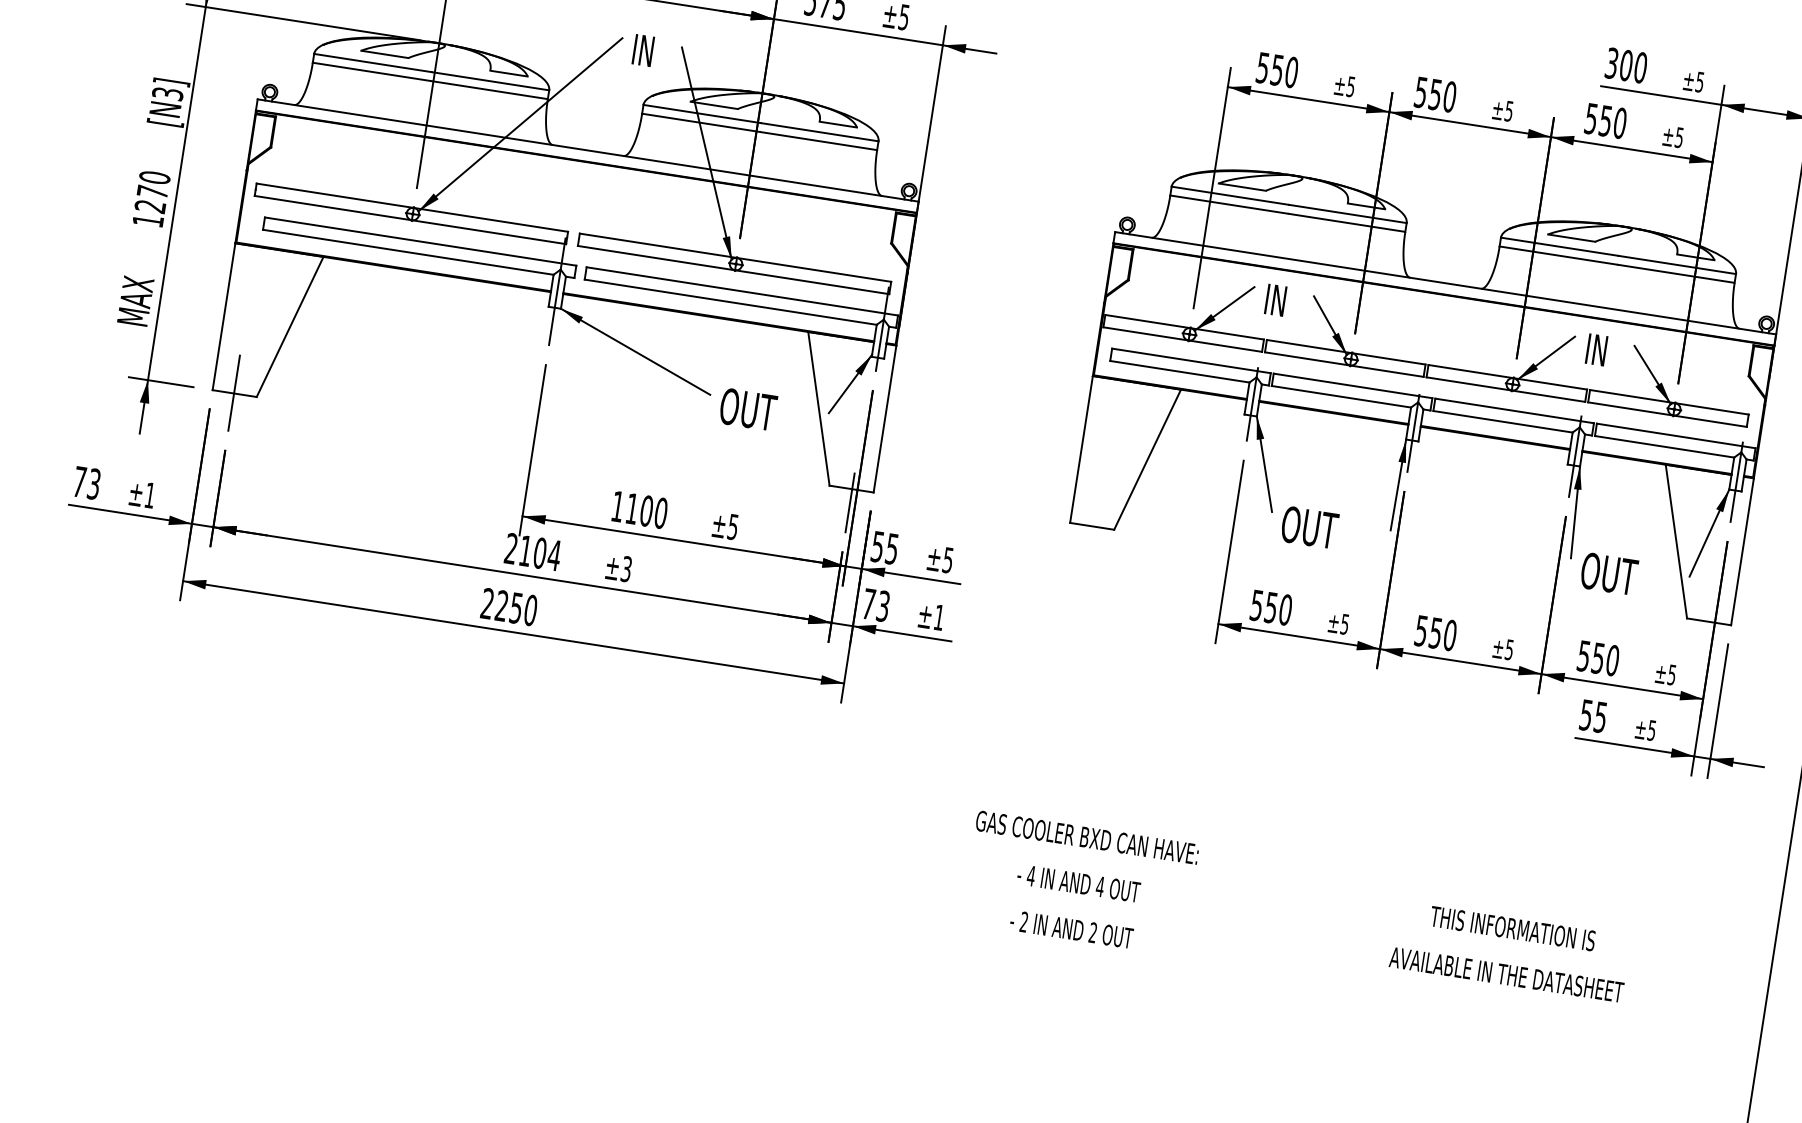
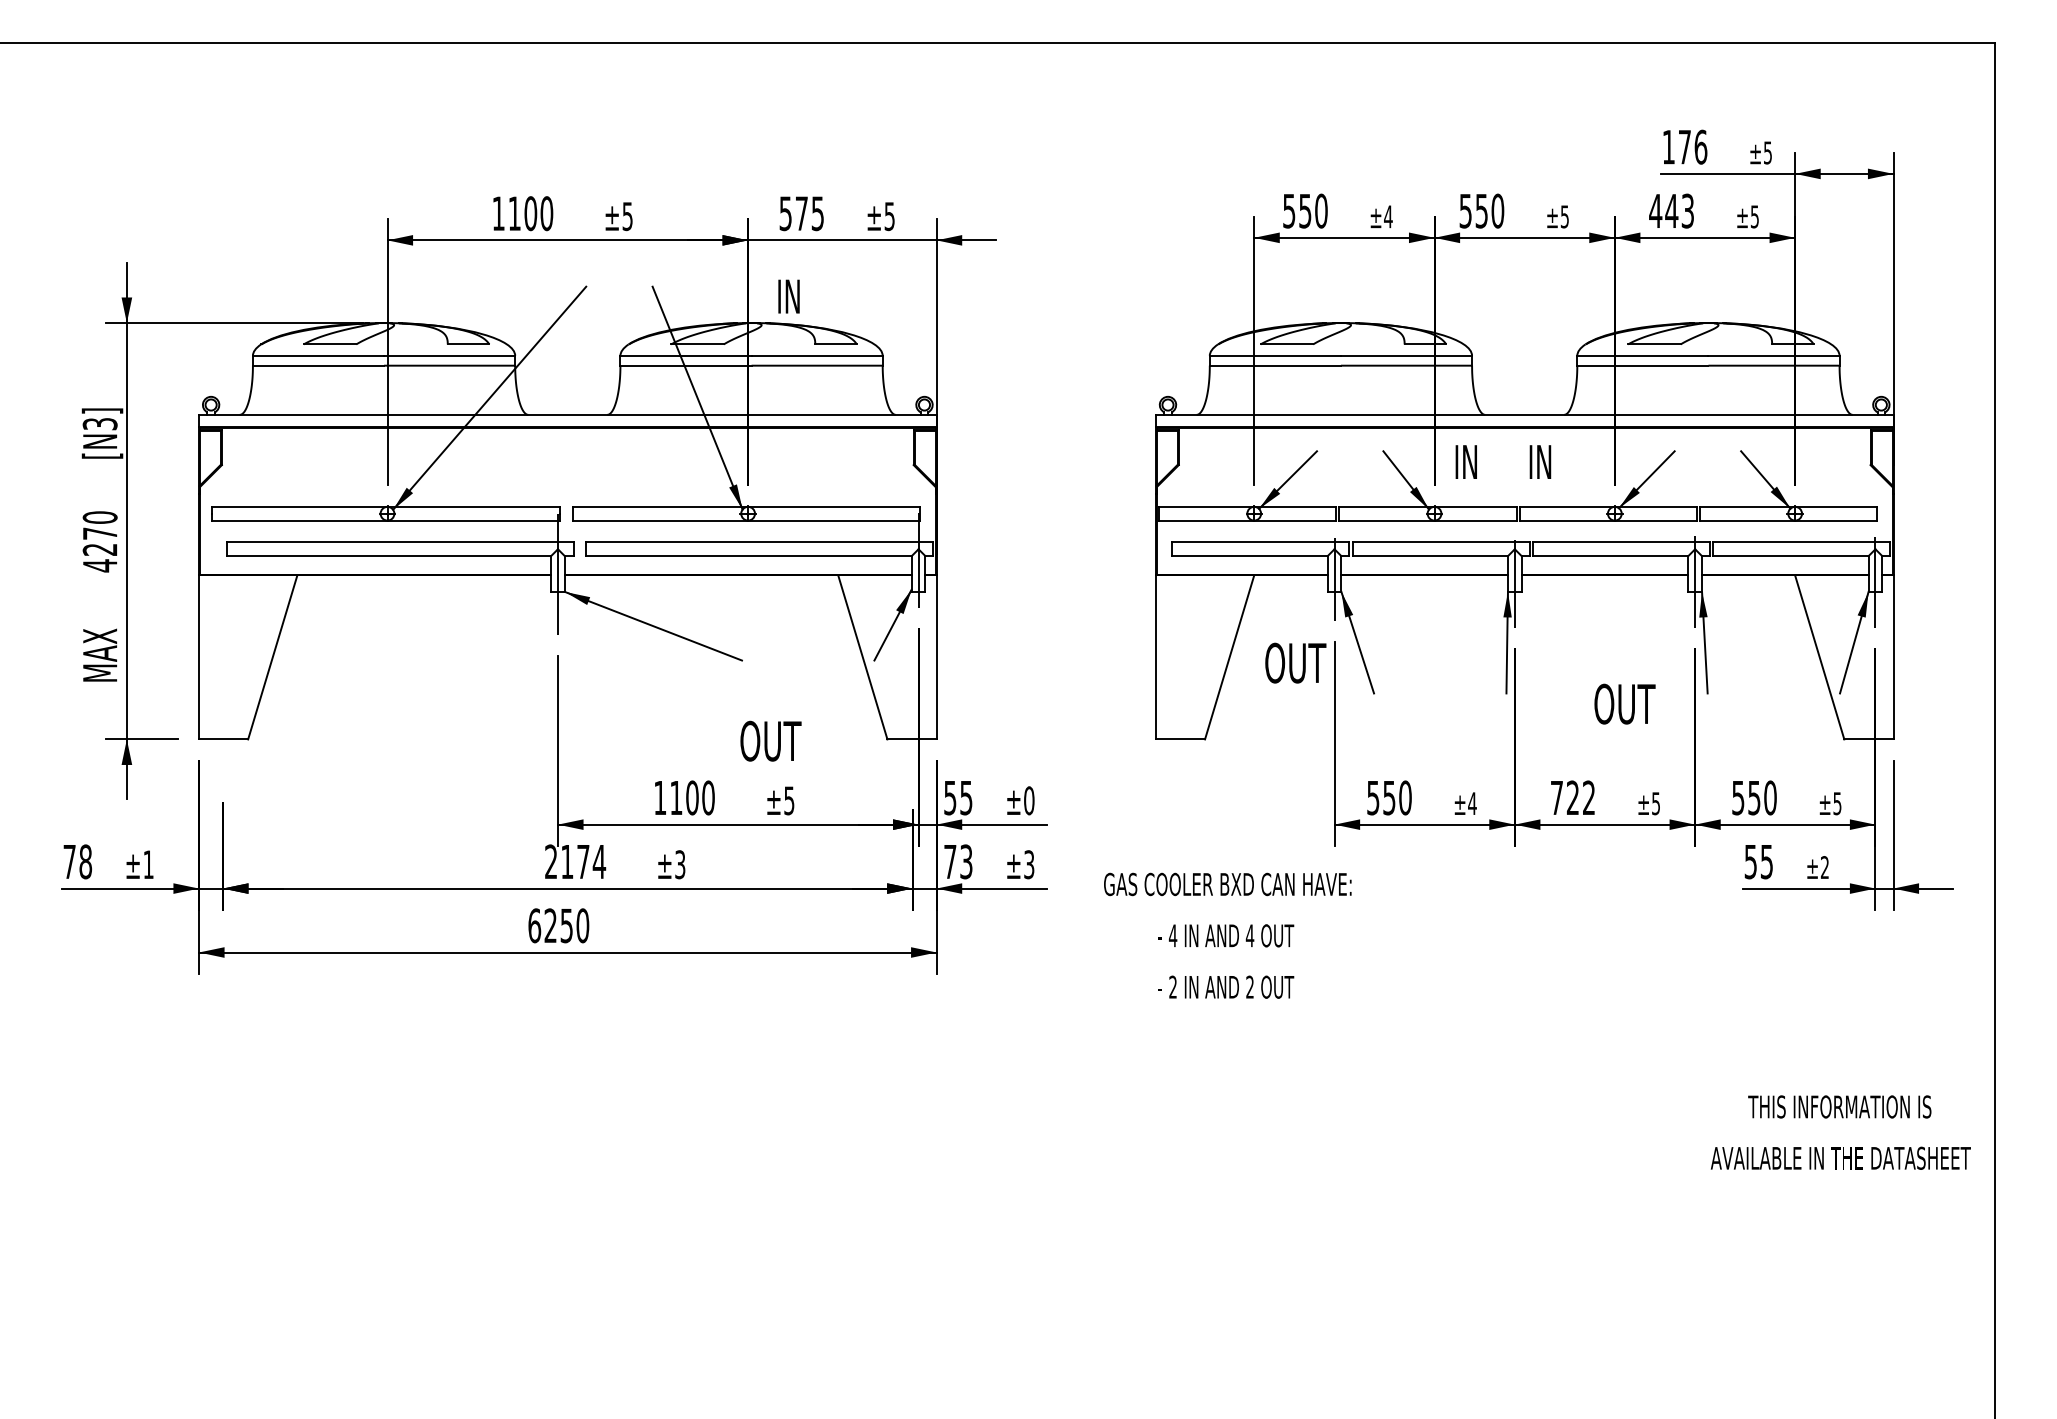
text: (642, 50) -> (788, 296), moved
text: (1626, 64) -> (1684, 146), 300 -> 176
text: (1351, 86) -> (1388, 216), ±5 -> ±4
text: (1605, 120) -> (1671, 210), 550 -> 443
text: (148, 220) -> (100, 565), 1270 -> 4270
text: (1275, 299) -> (1465, 461), moved
text: (1596, 349) -> (1540, 461), moved
line: (233, 393) -> (222, 739), removed
text: (747, 408) -> (770, 740), moved
text: (94, 483) -> (85, 861), 73 -> 78
line: (849, 502) -> (912, 754), removed
text: (1309, 527) -> (1295, 662), moved
text: (540, 552) -> (583, 861), 2104 -> 2174
text: (948, 560) -> (1029, 800), ±5 -> ±0
text: (1608, 573) -> (1624, 703), moved
text: (487, 603) -> (534, 925), 2250 -> 6250
text: (939, 617) -> (1029, 864), ±1 -> ±3
text: (1344, 624) -> (1472, 803), ±5 -> ±4
text: (1436, 632) -> (1573, 797), 550 -> 722
text: (1651, 730) -> (1824, 867), ±5 -> ±2
text: (1080, 883) -> (1227, 935), moved
text: (1509, 951) -> (1840, 1132), moved

